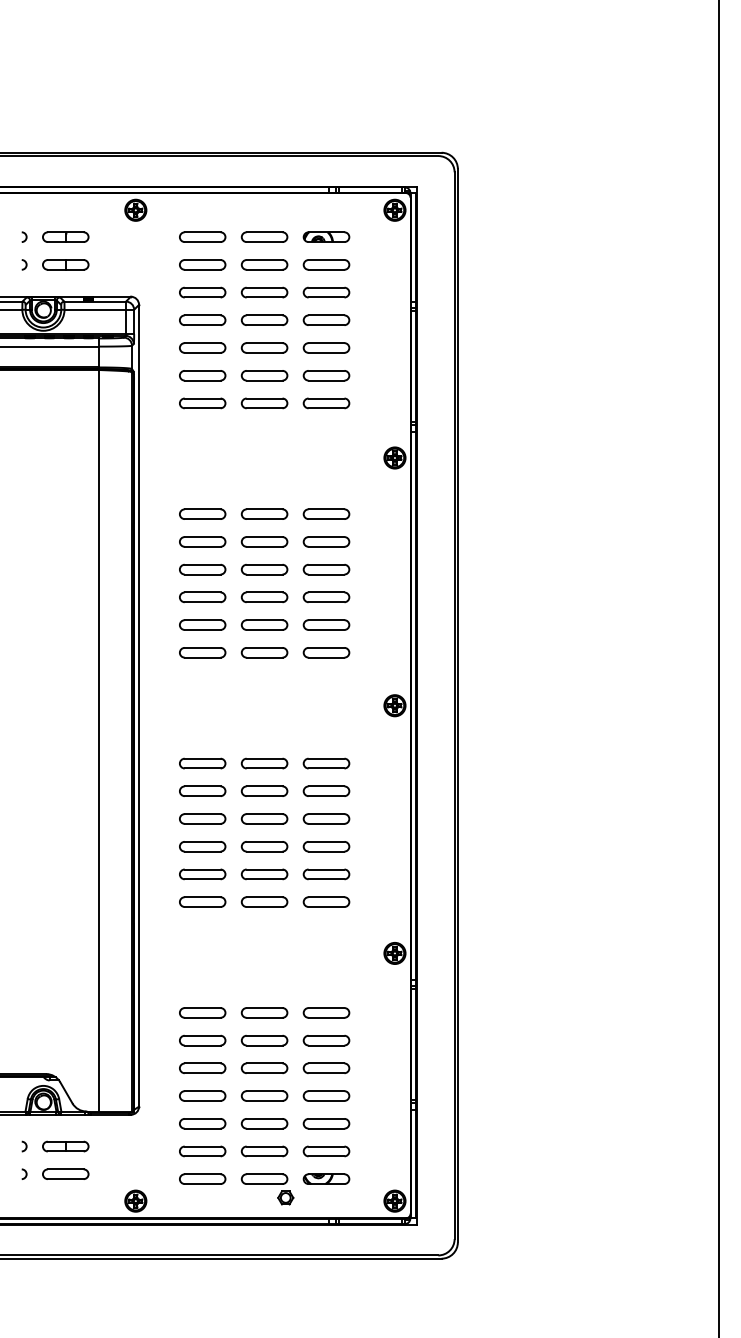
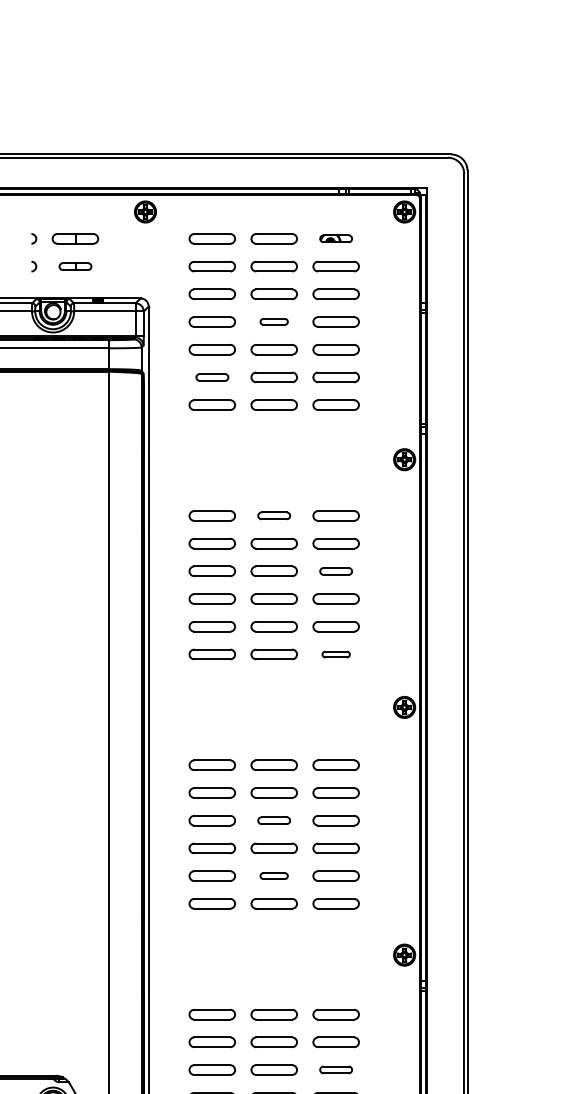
part: (326, 236) -> (336, 238), size x0.7
part: (65, 264) -> (75, 266), size x0.7
part: (264, 319) -> (274, 321), size x0.6
part: (202, 375) -> (212, 377), size x0.7
part: (264, 513) -> (274, 515), size x0.7
part: (326, 569) -> (336, 571), size x0.7
part: (326, 652) -> (336, 654), size x0.6
part: (264, 818) -> (274, 820), size x0.7
part: (264, 874) -> (274, 876), size x0.6
part: (326, 1067) -> (336, 1069), size x0.7

